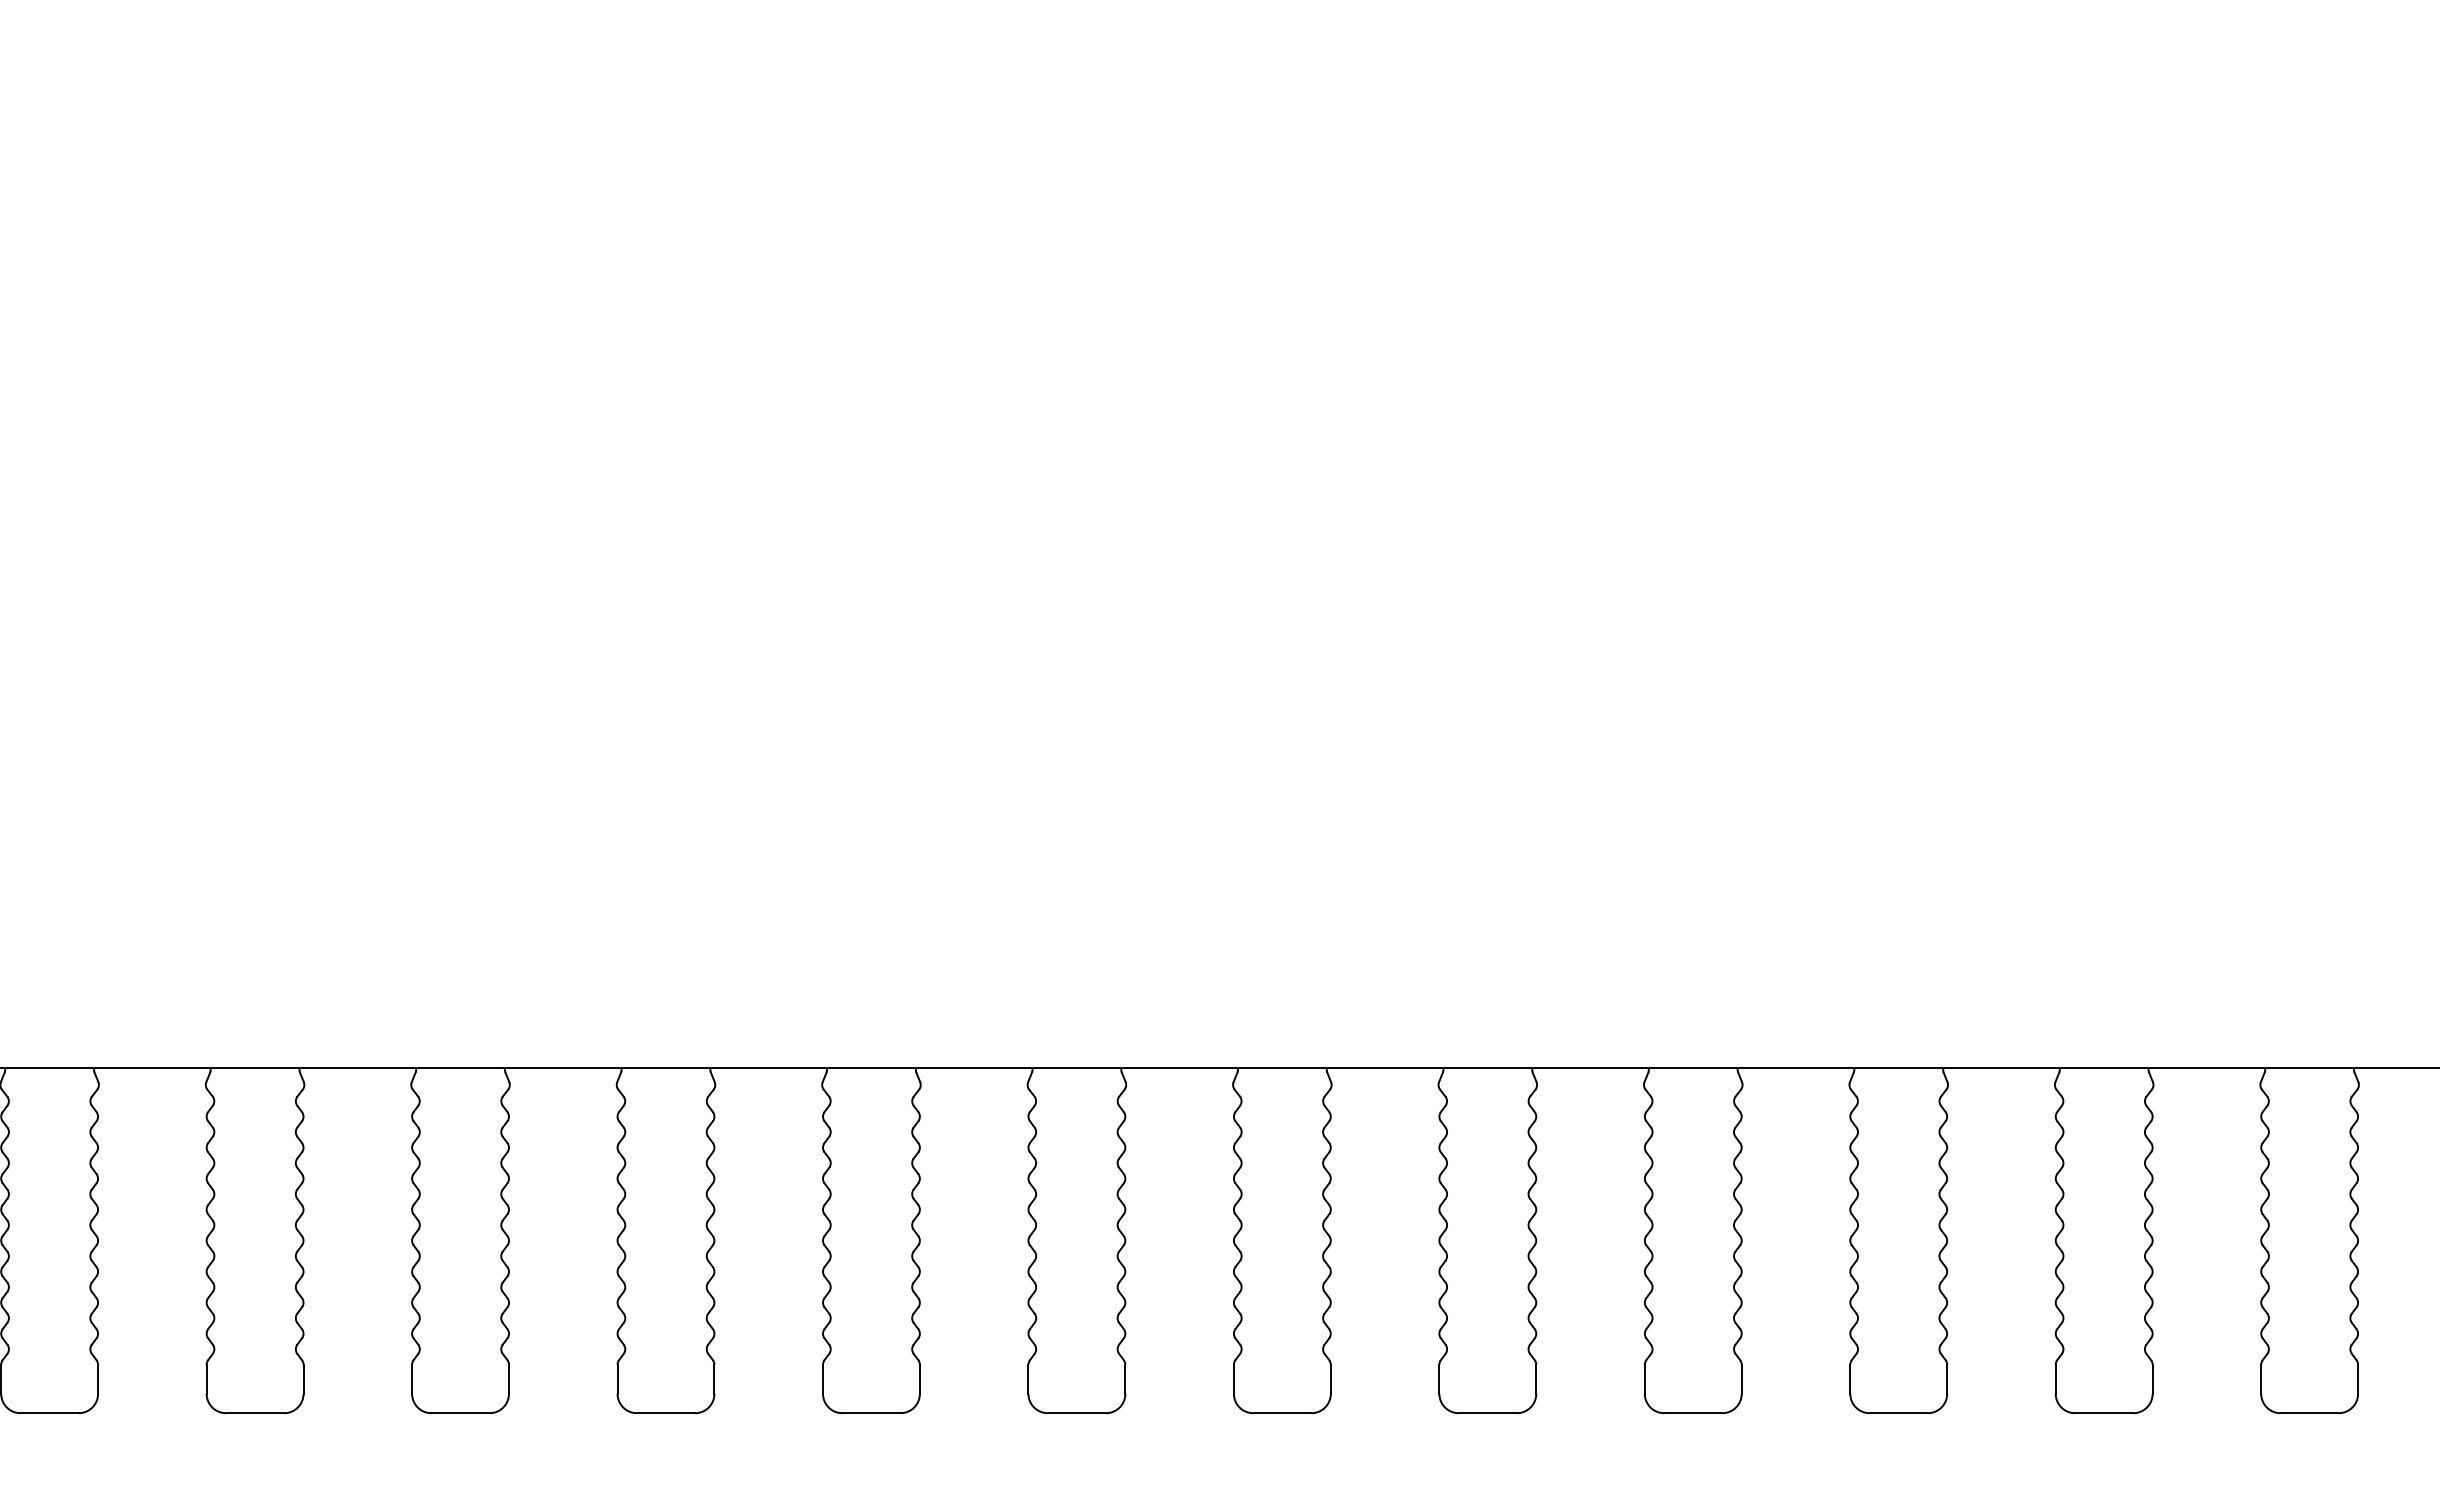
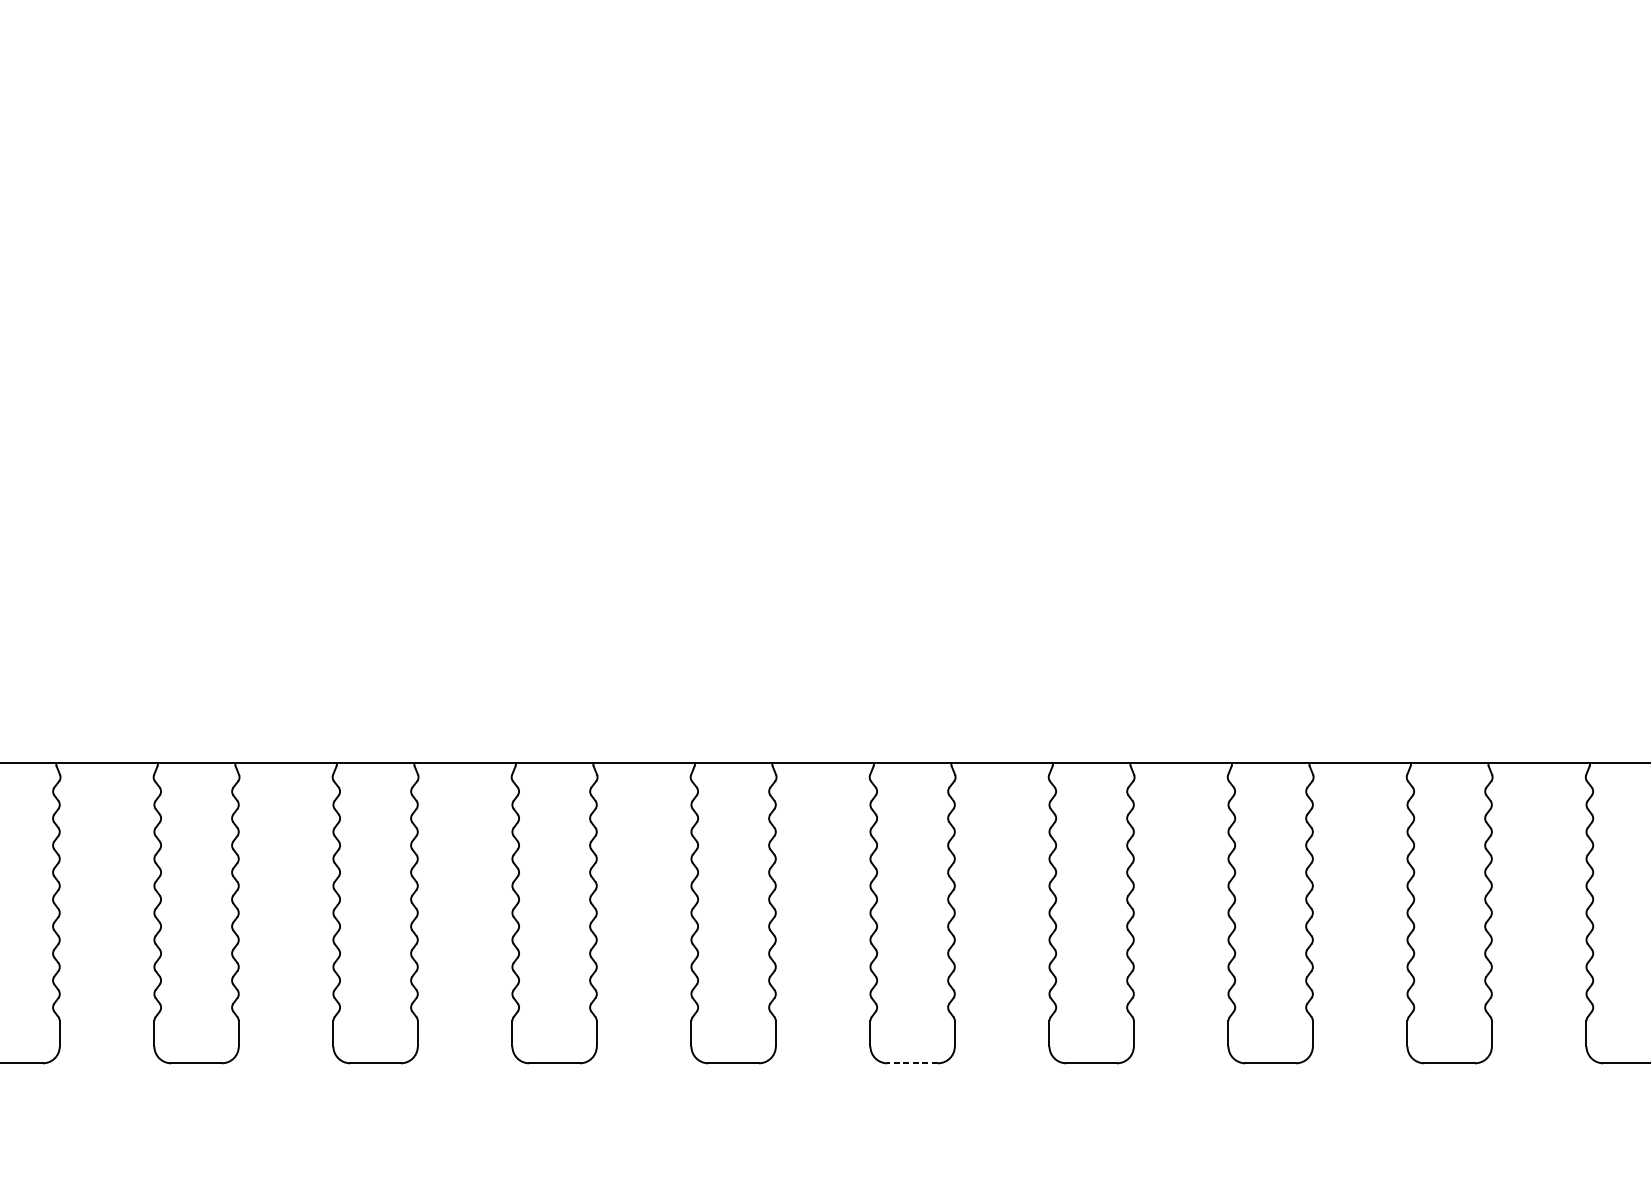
line: (1487, 1413) -> (912, 1063), solid -> dashed

